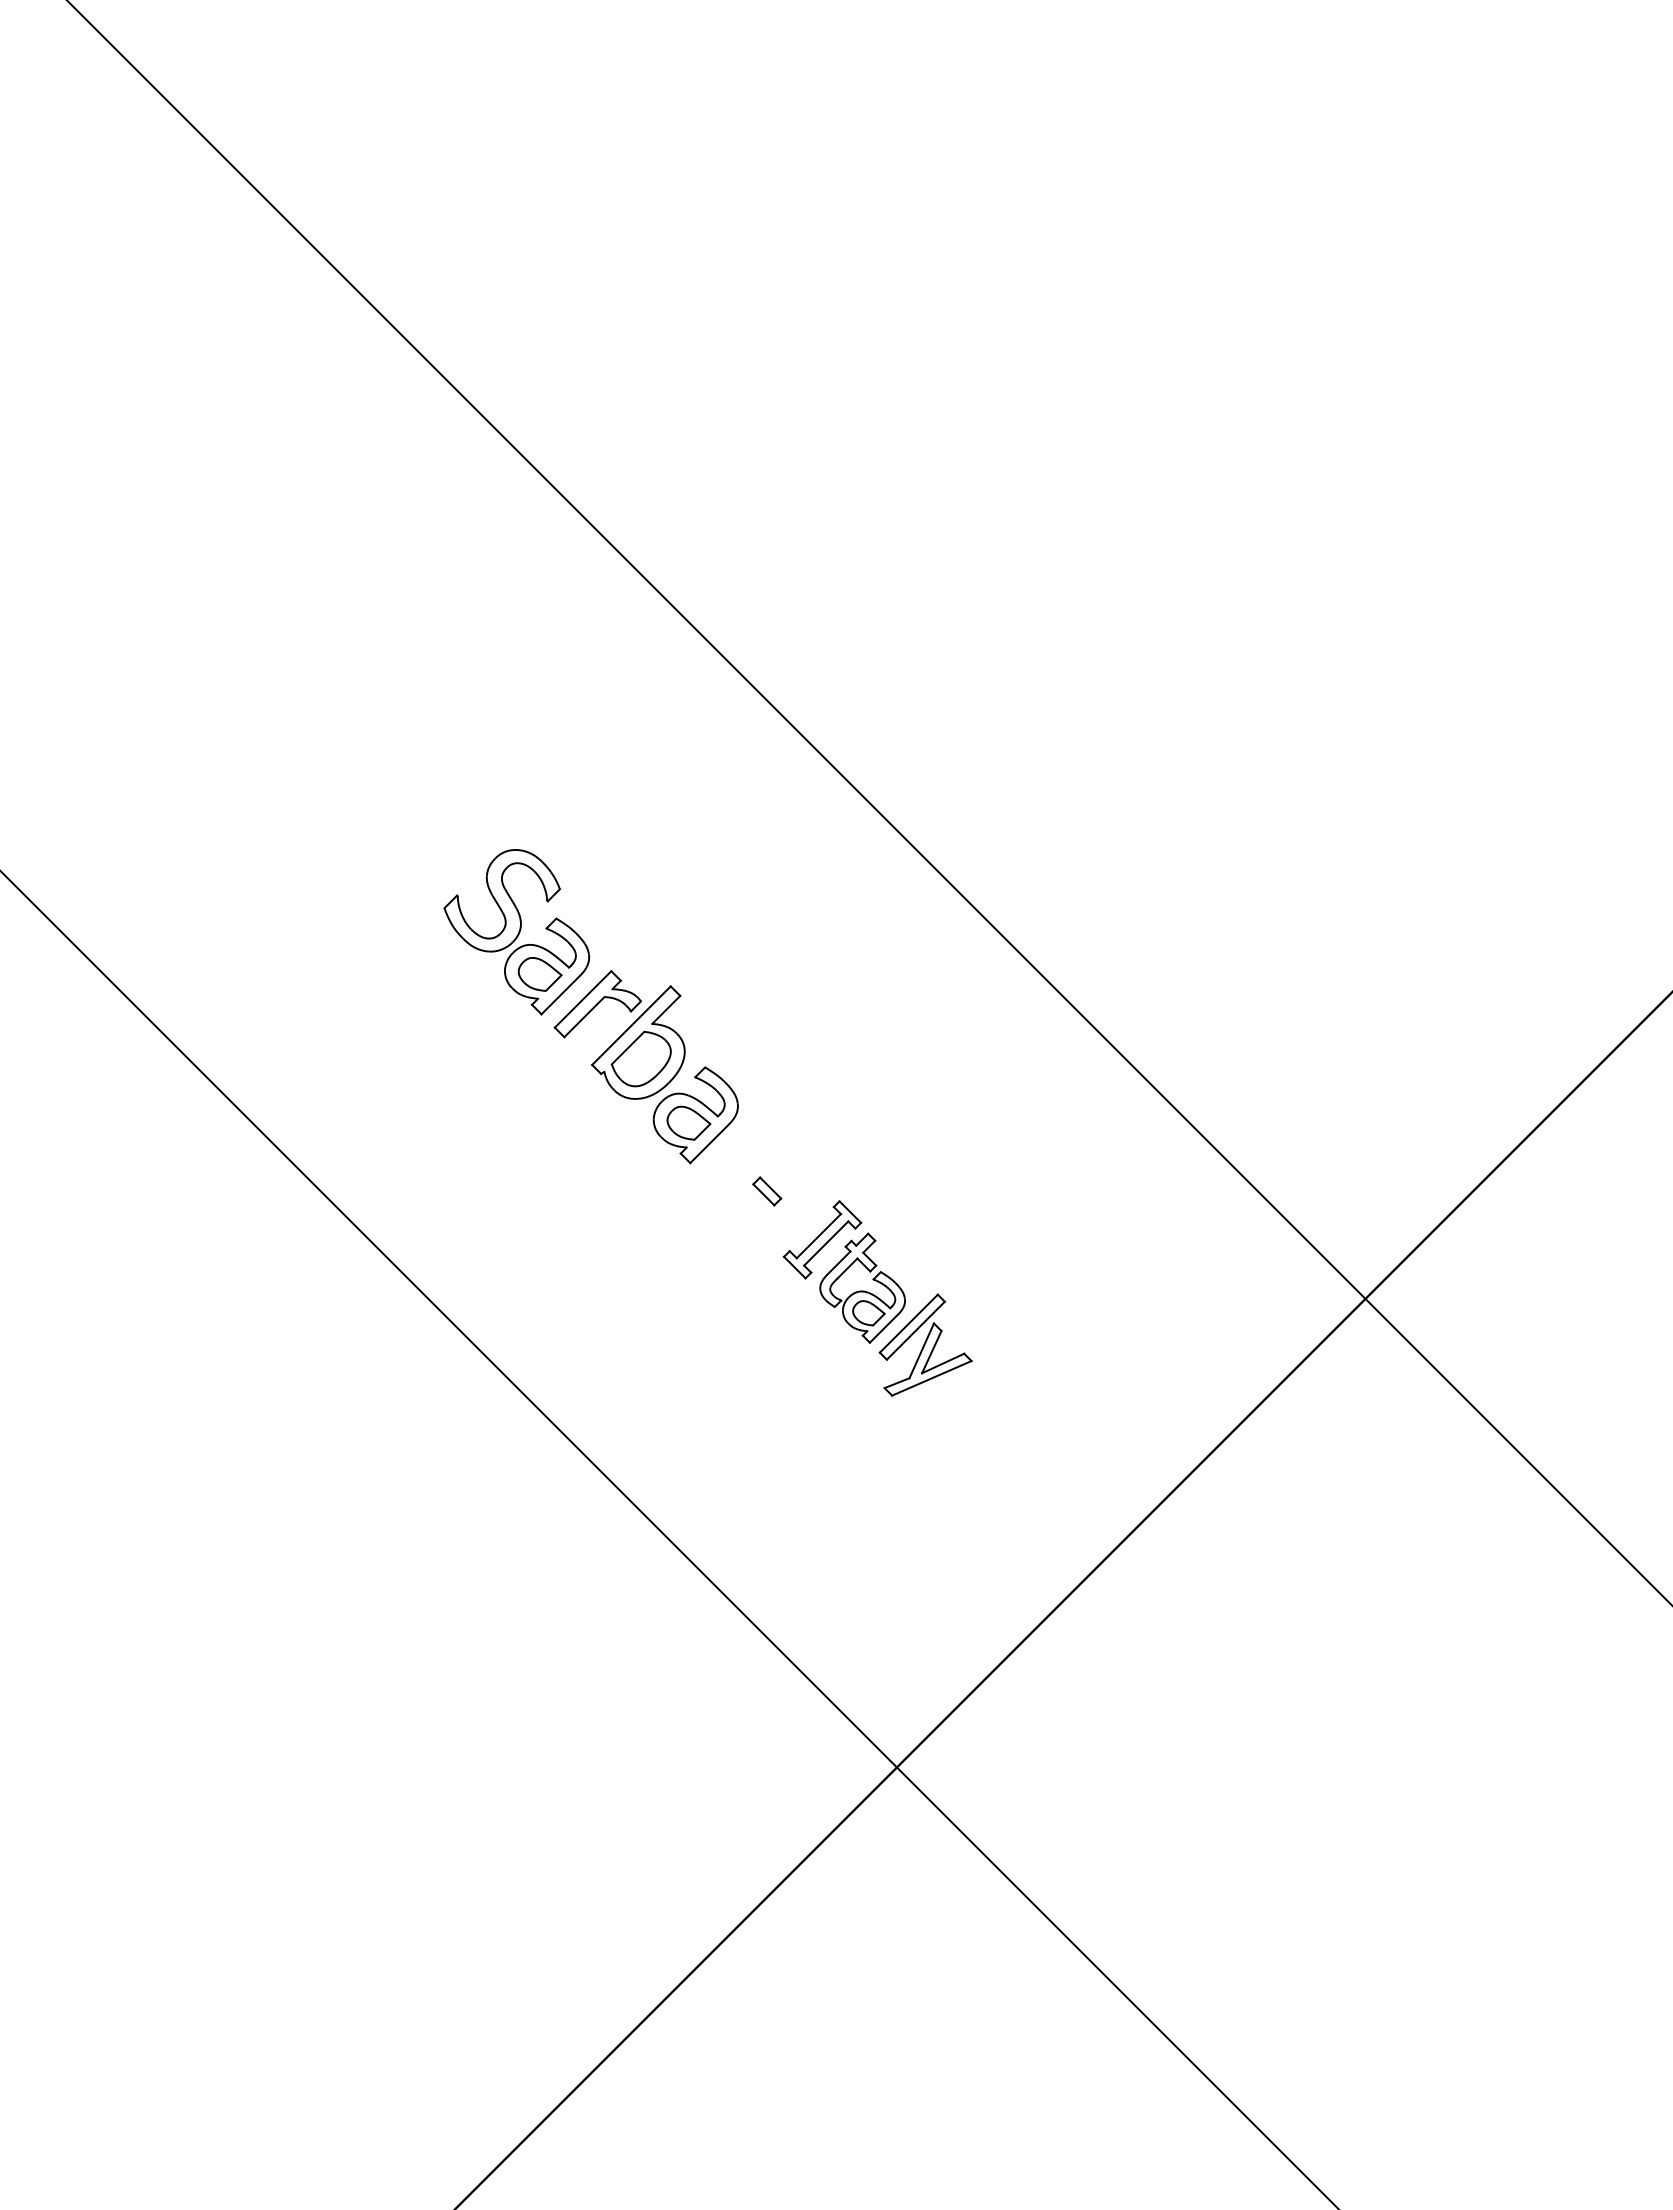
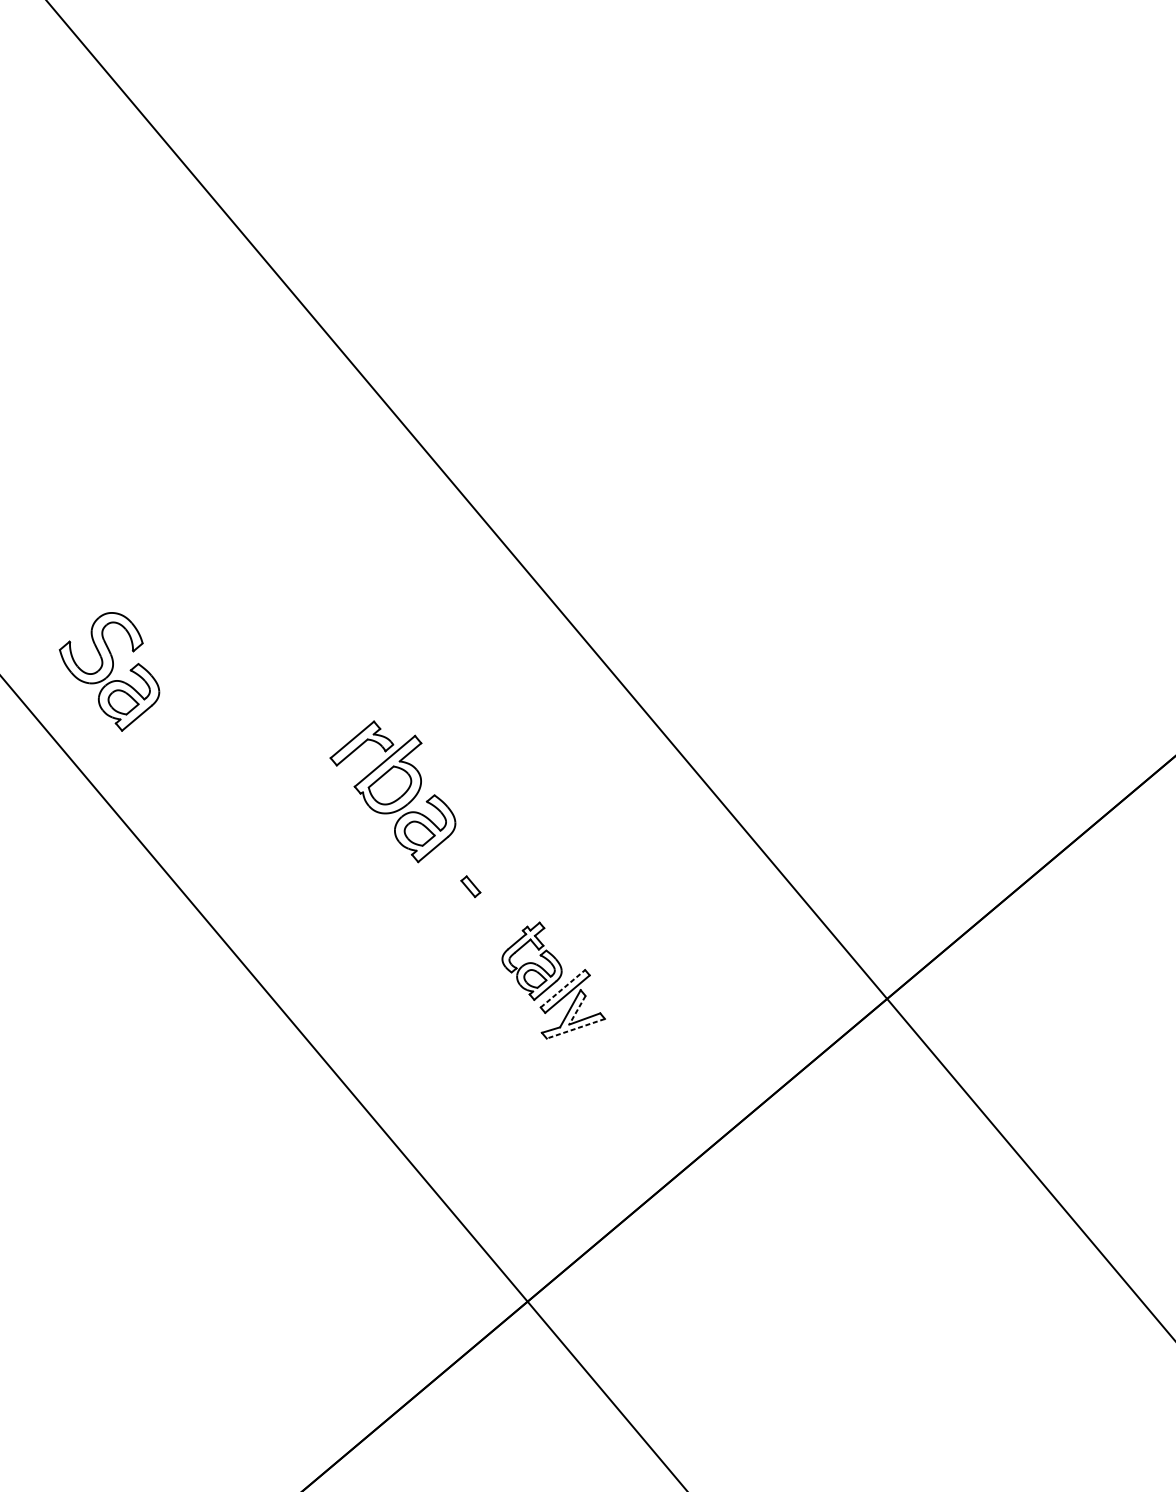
part: (516, 932) -> (109, 671), moved
part: (822, 1239) -> (507, 924), removed
line: (908, 1323) -> (562, 988), solid -> dashed
line: (931, 1352) -> (577, 1010), solid -> dashed
line: (931, 1378) -> (575, 1028), solid -> dashed

